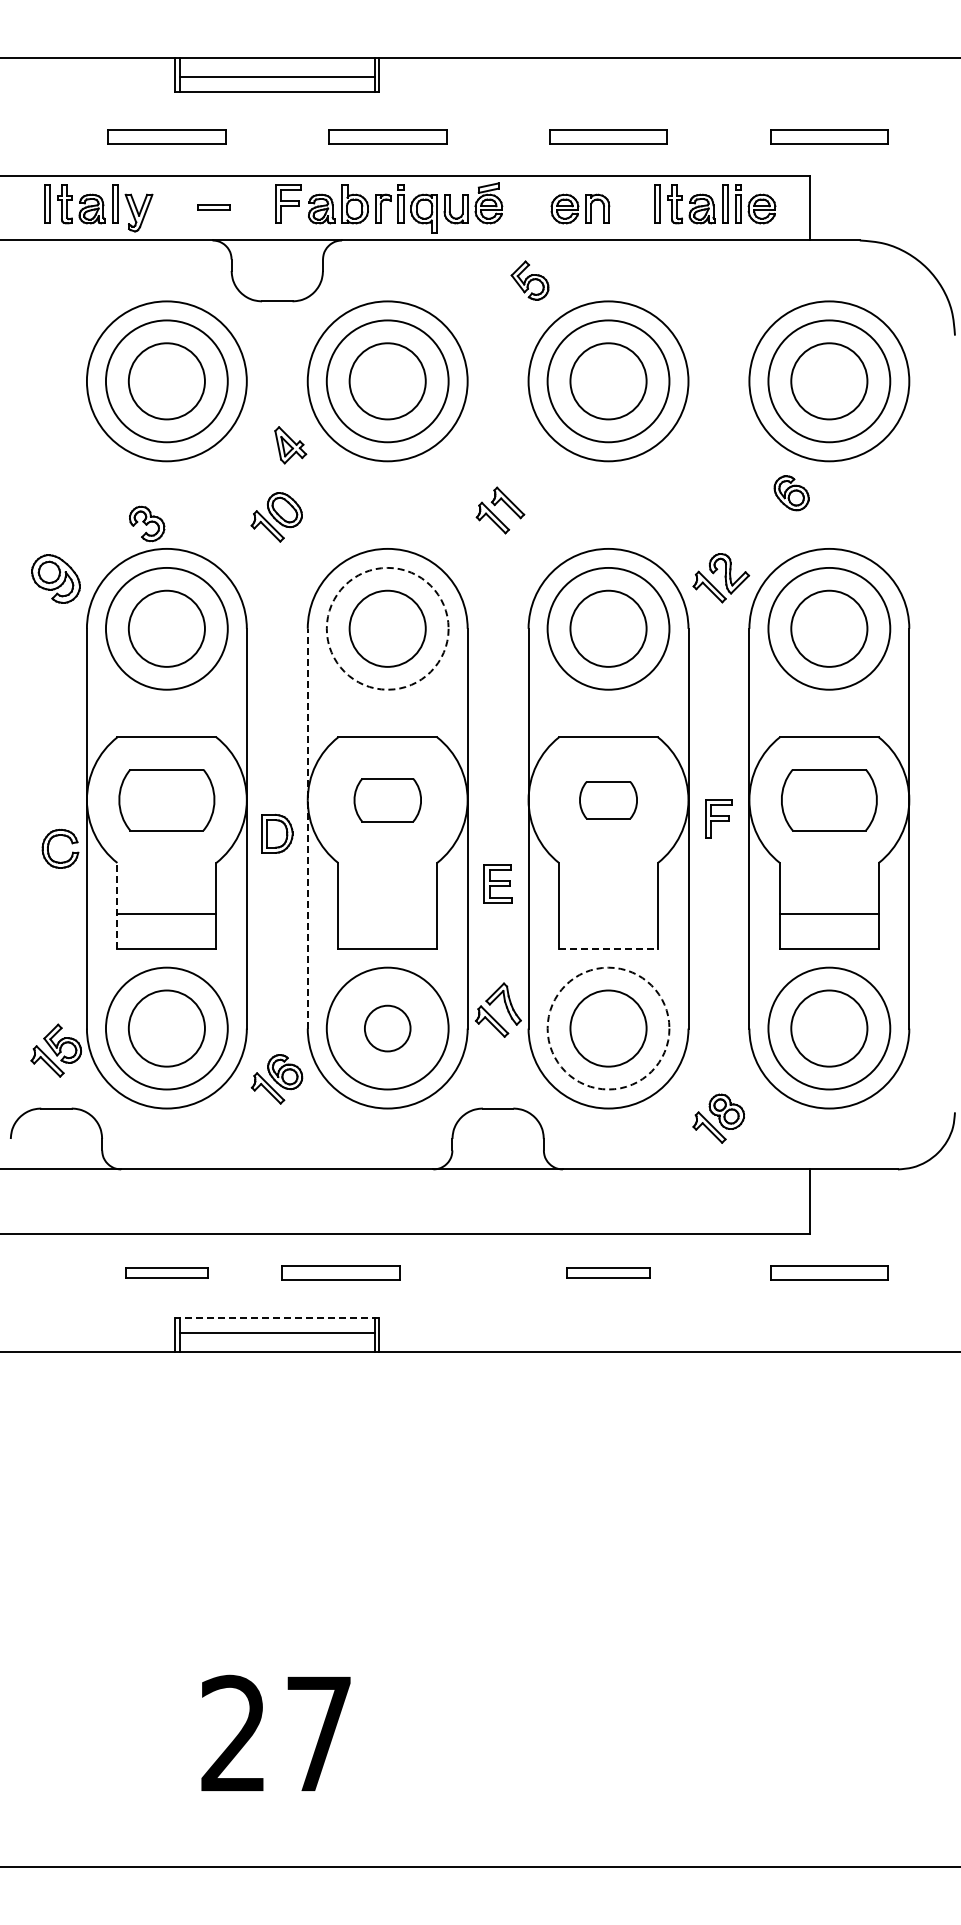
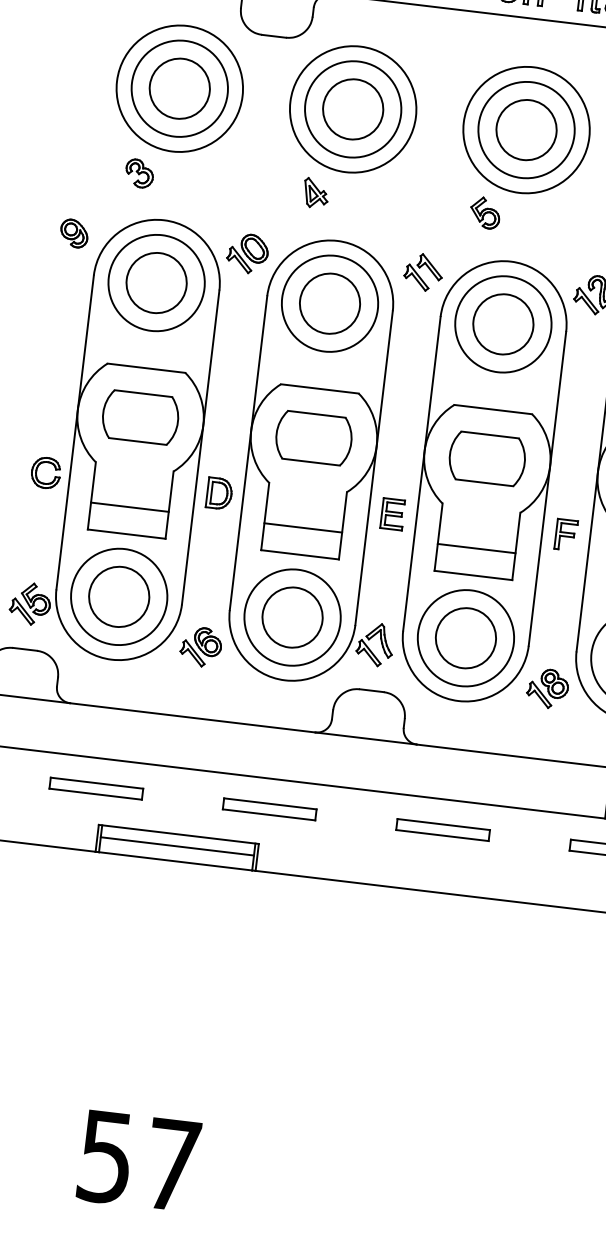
part: (529, 280) -> (484, 212), moved
part: (290, 445) -> (315, 193), moved
part: (495, 505) -> (420, 268), moved
part: (276, 517) -> (247, 253), moved
part: (147, 523) -> (139, 173), moved
part: (56, 578) -> (74, 233), size x0.71
circle: (387, 628) -> (329, 303), dashed -> solid
part: (387, 800) -> (313, 438), size x1.43
part: (608, 800) -> (487, 459), size x1.67
part: (718, 818) -> (565, 534), moved
line: (307, 828) -> (248, 452), dashed -> solid
part: (277, 833) -> (219, 493), moved
part: (49, 845) -> (37, 469), moved
line: (117, 905) -> (91, 495), dashed -> solid
line: (387, 914) -> (303, 527), added
line: (608, 914) -> (476, 548), added
line: (609, 948) -> (474, 575), dashed -> solid
part: (505, 1006) -> (381, 642), moved
circle: (387, 1028) -> (292, 617), size x1.67
circle: (608, 1028) -> (465, 638), dashed -> solid
part: (718, 1118) -> (547, 688), moved
part: (166, 1272) -> (96, 788), size x1.43
part: (340, 1272) -> (269, 809), moved
part: (608, 1272) -> (443, 829), size x1.43
line: (277, 1317) -> (179, 834), dashed -> solid
text: (233, 1733) -> (105, 1156), 27 -> 57

